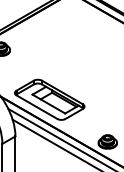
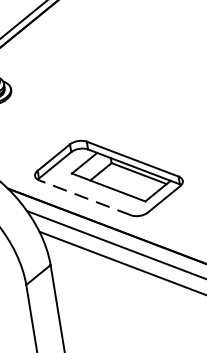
line: (36, 107) -> (84, 198), solid -> dashed

